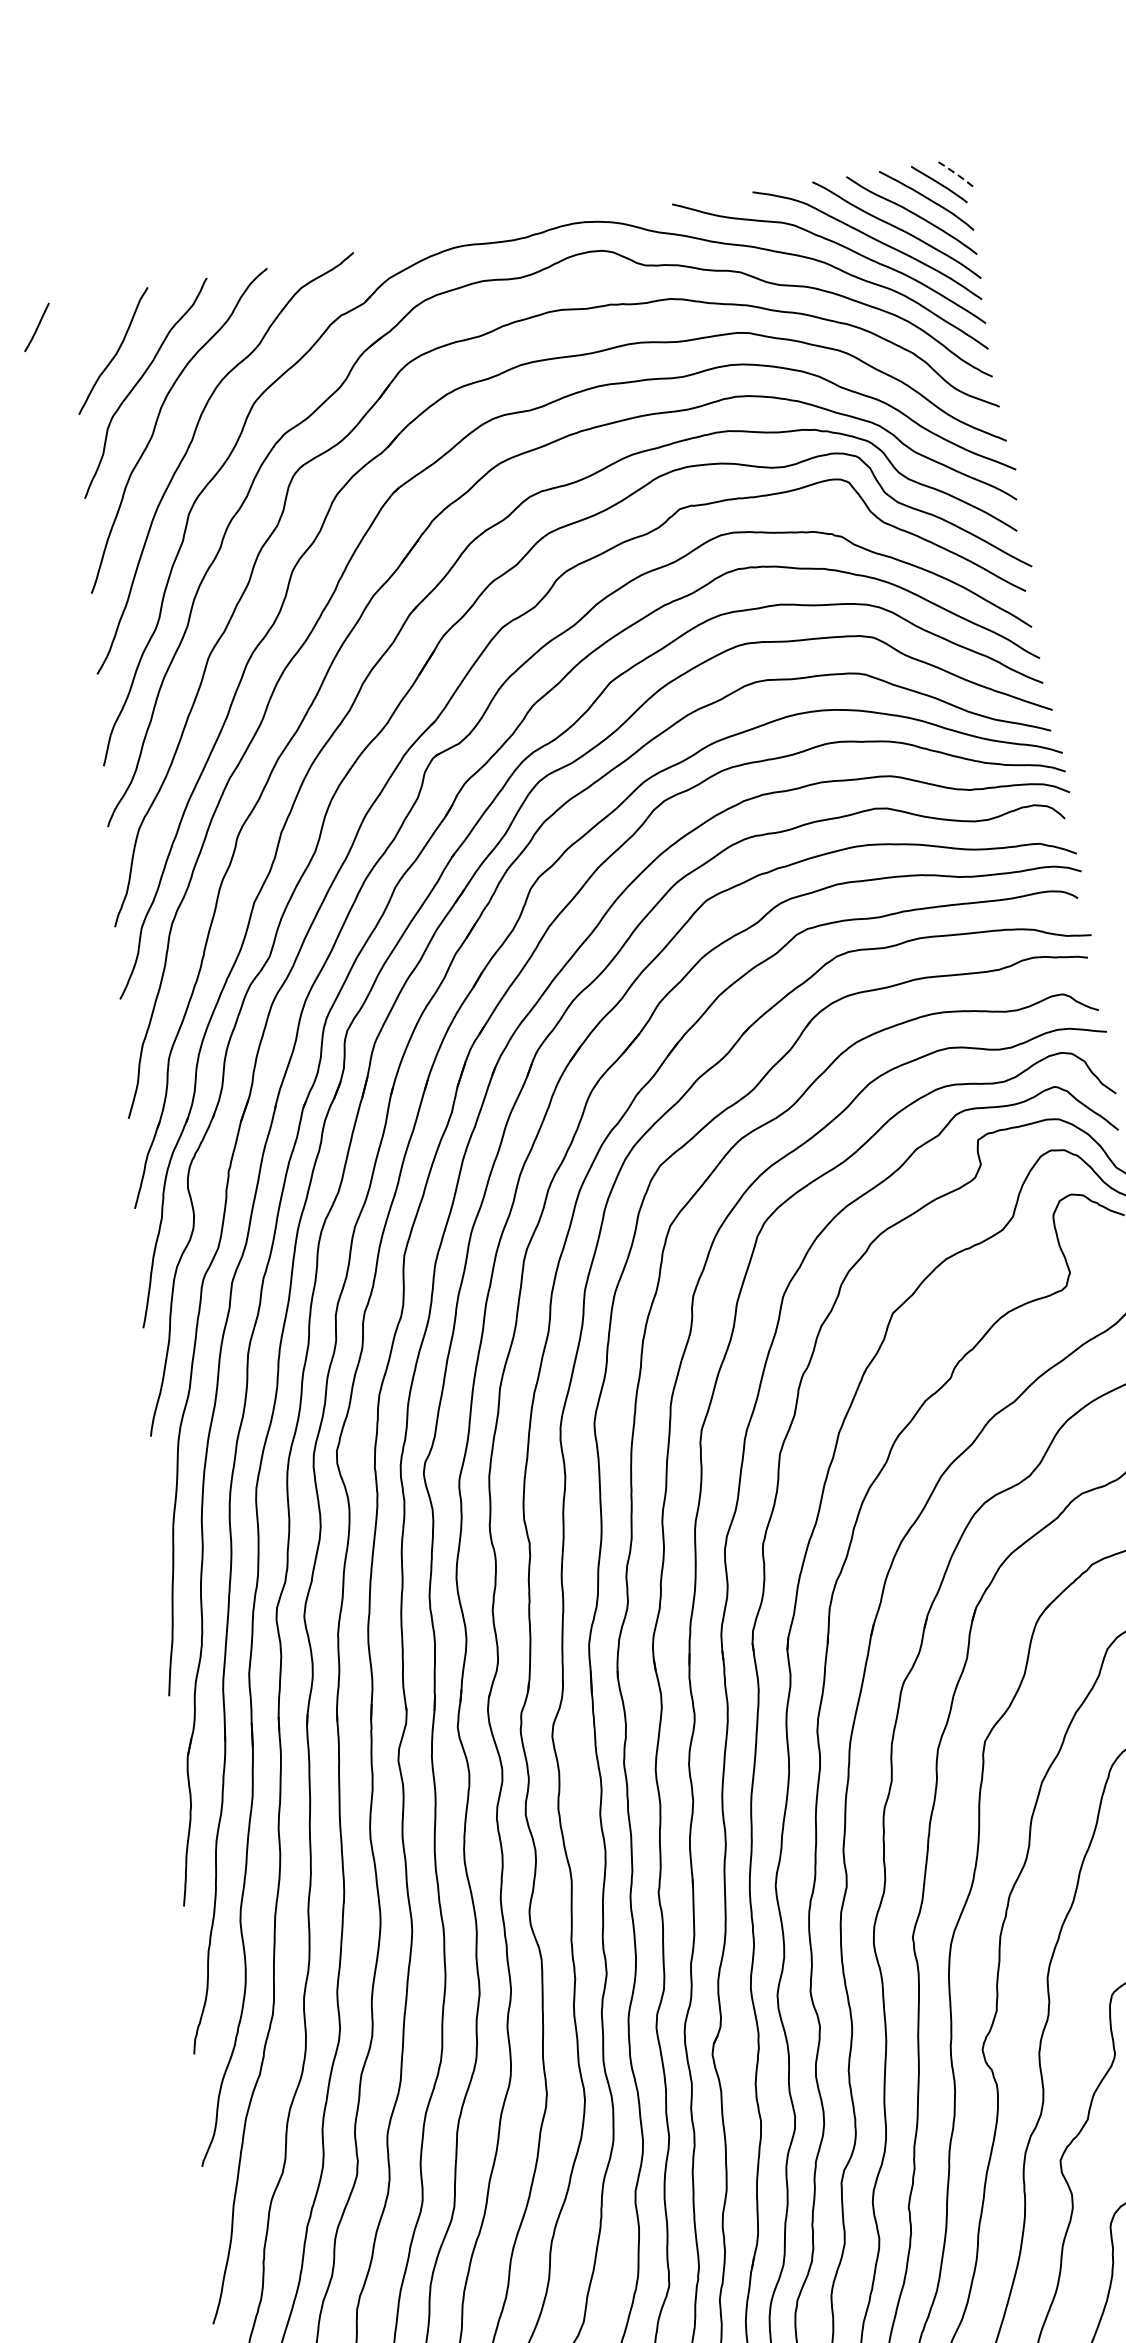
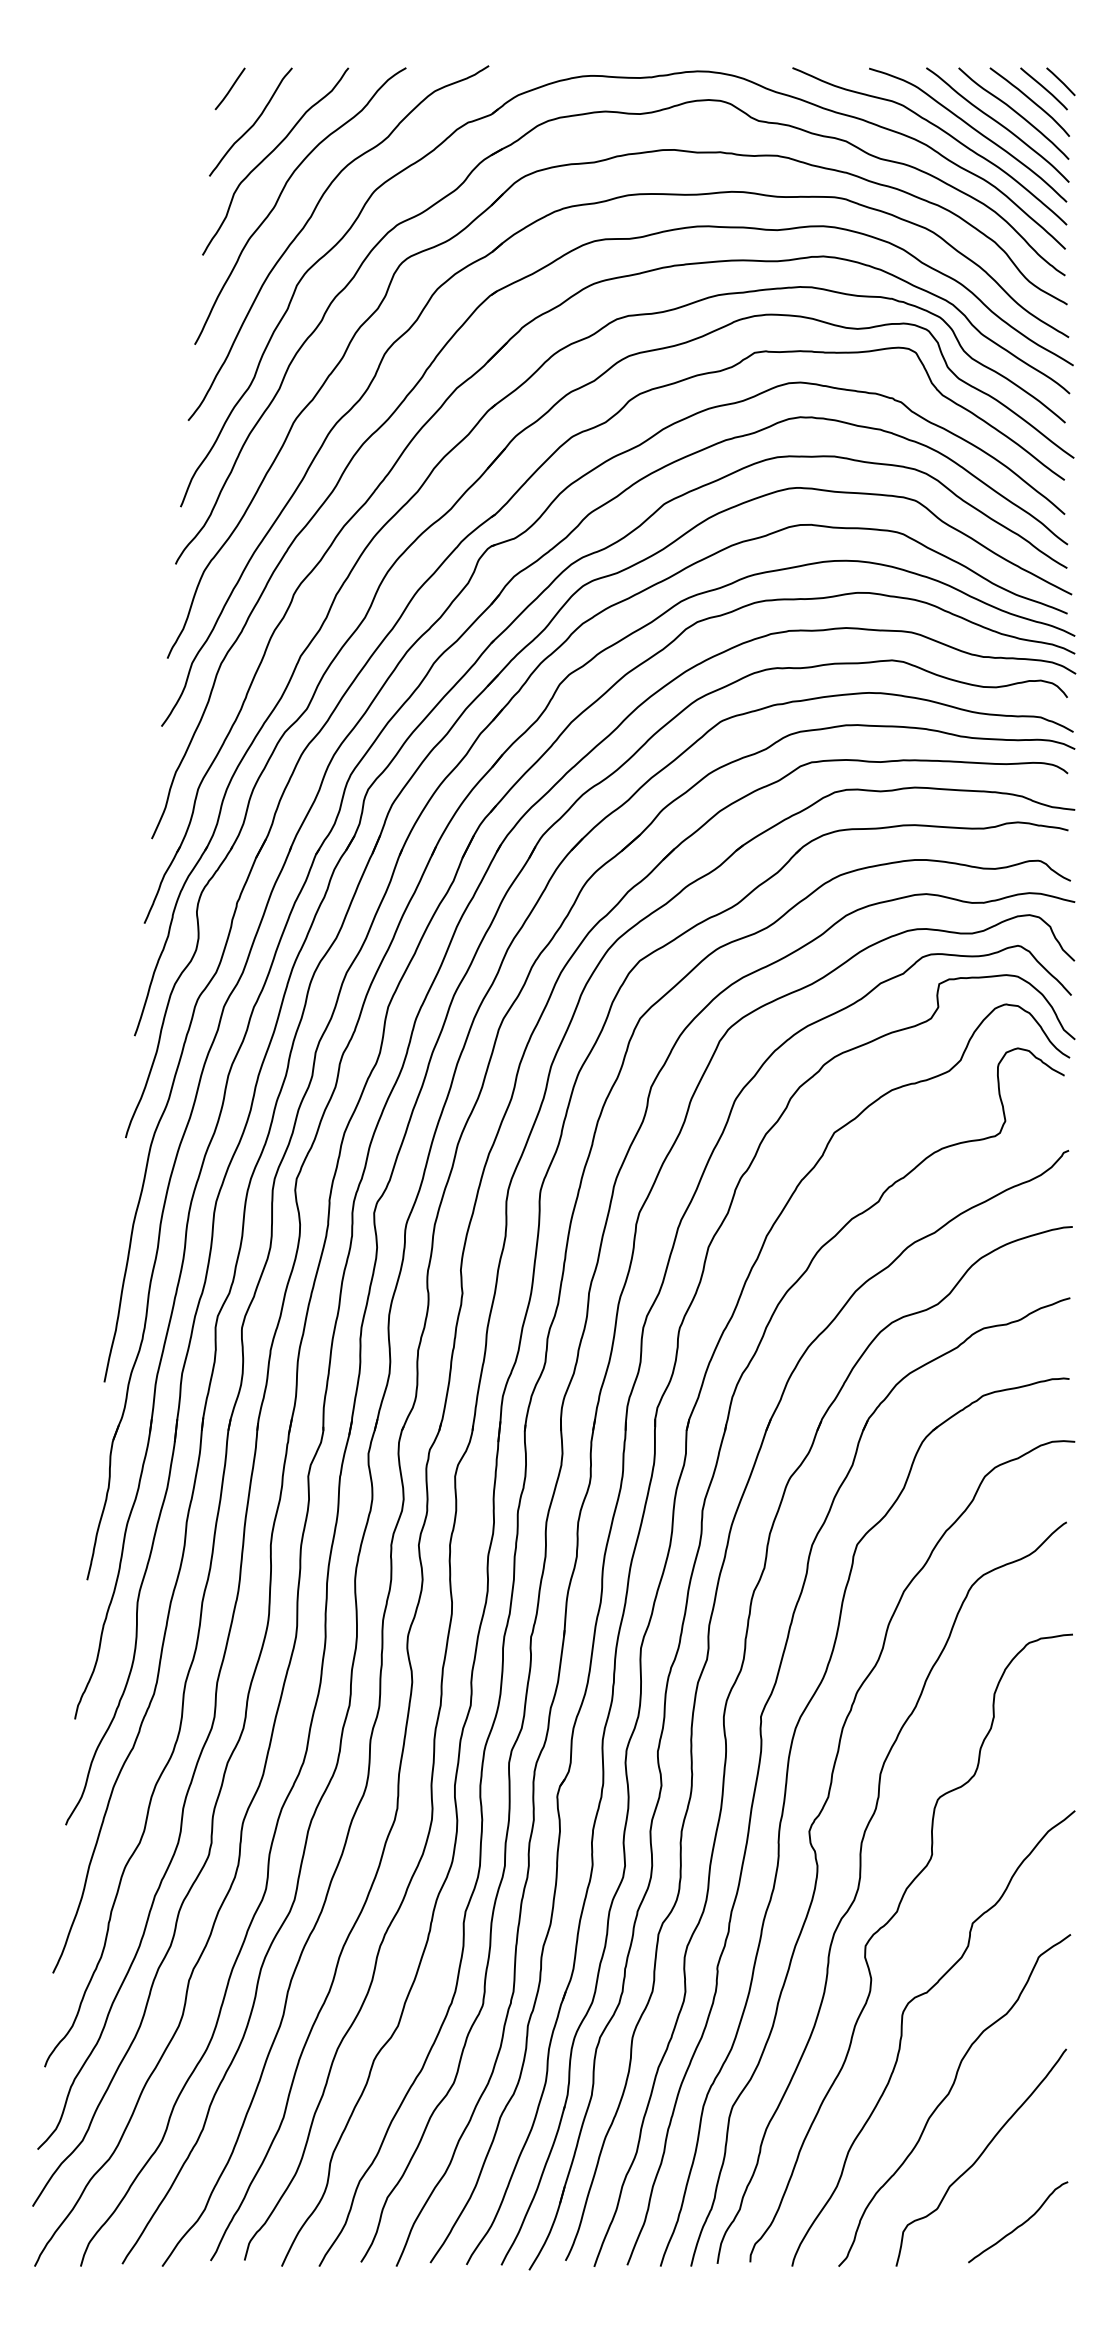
line: (955, 174) -> (1060, 81), dashed -> solid
line: (37, 326) -> (230, 88), moved

